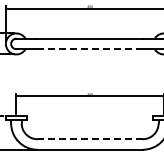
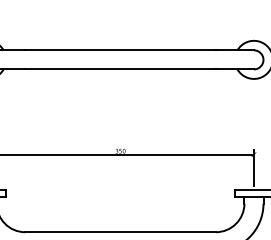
line: (90, 49) -> (121, 69), dashed -> solid
line: (90, 139) -> (121, 232), dashed -> solid

